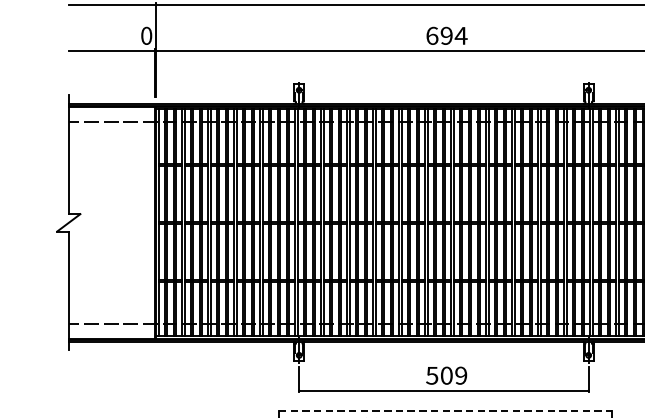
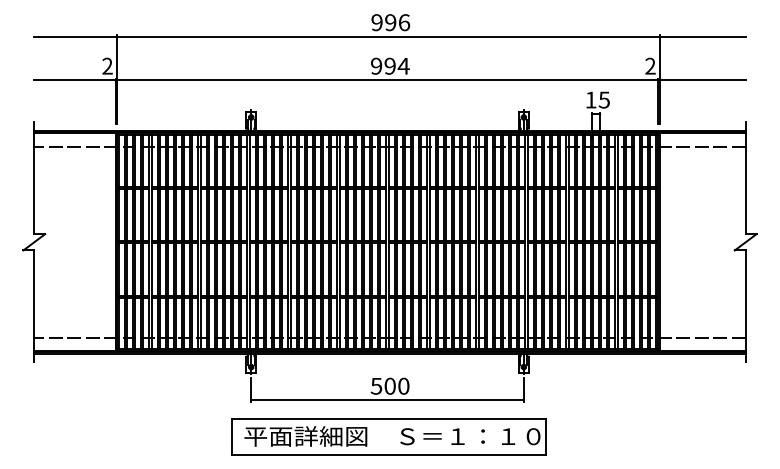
text: (146, 35) -> (107, 65), 0 -> 2
text: (432, 35) -> (376, 65), 694 -> 994
text: (460, 374) -> (403, 385), 509 -> 500
line: (444, 411) -> (388, 419), dashed -> solid

